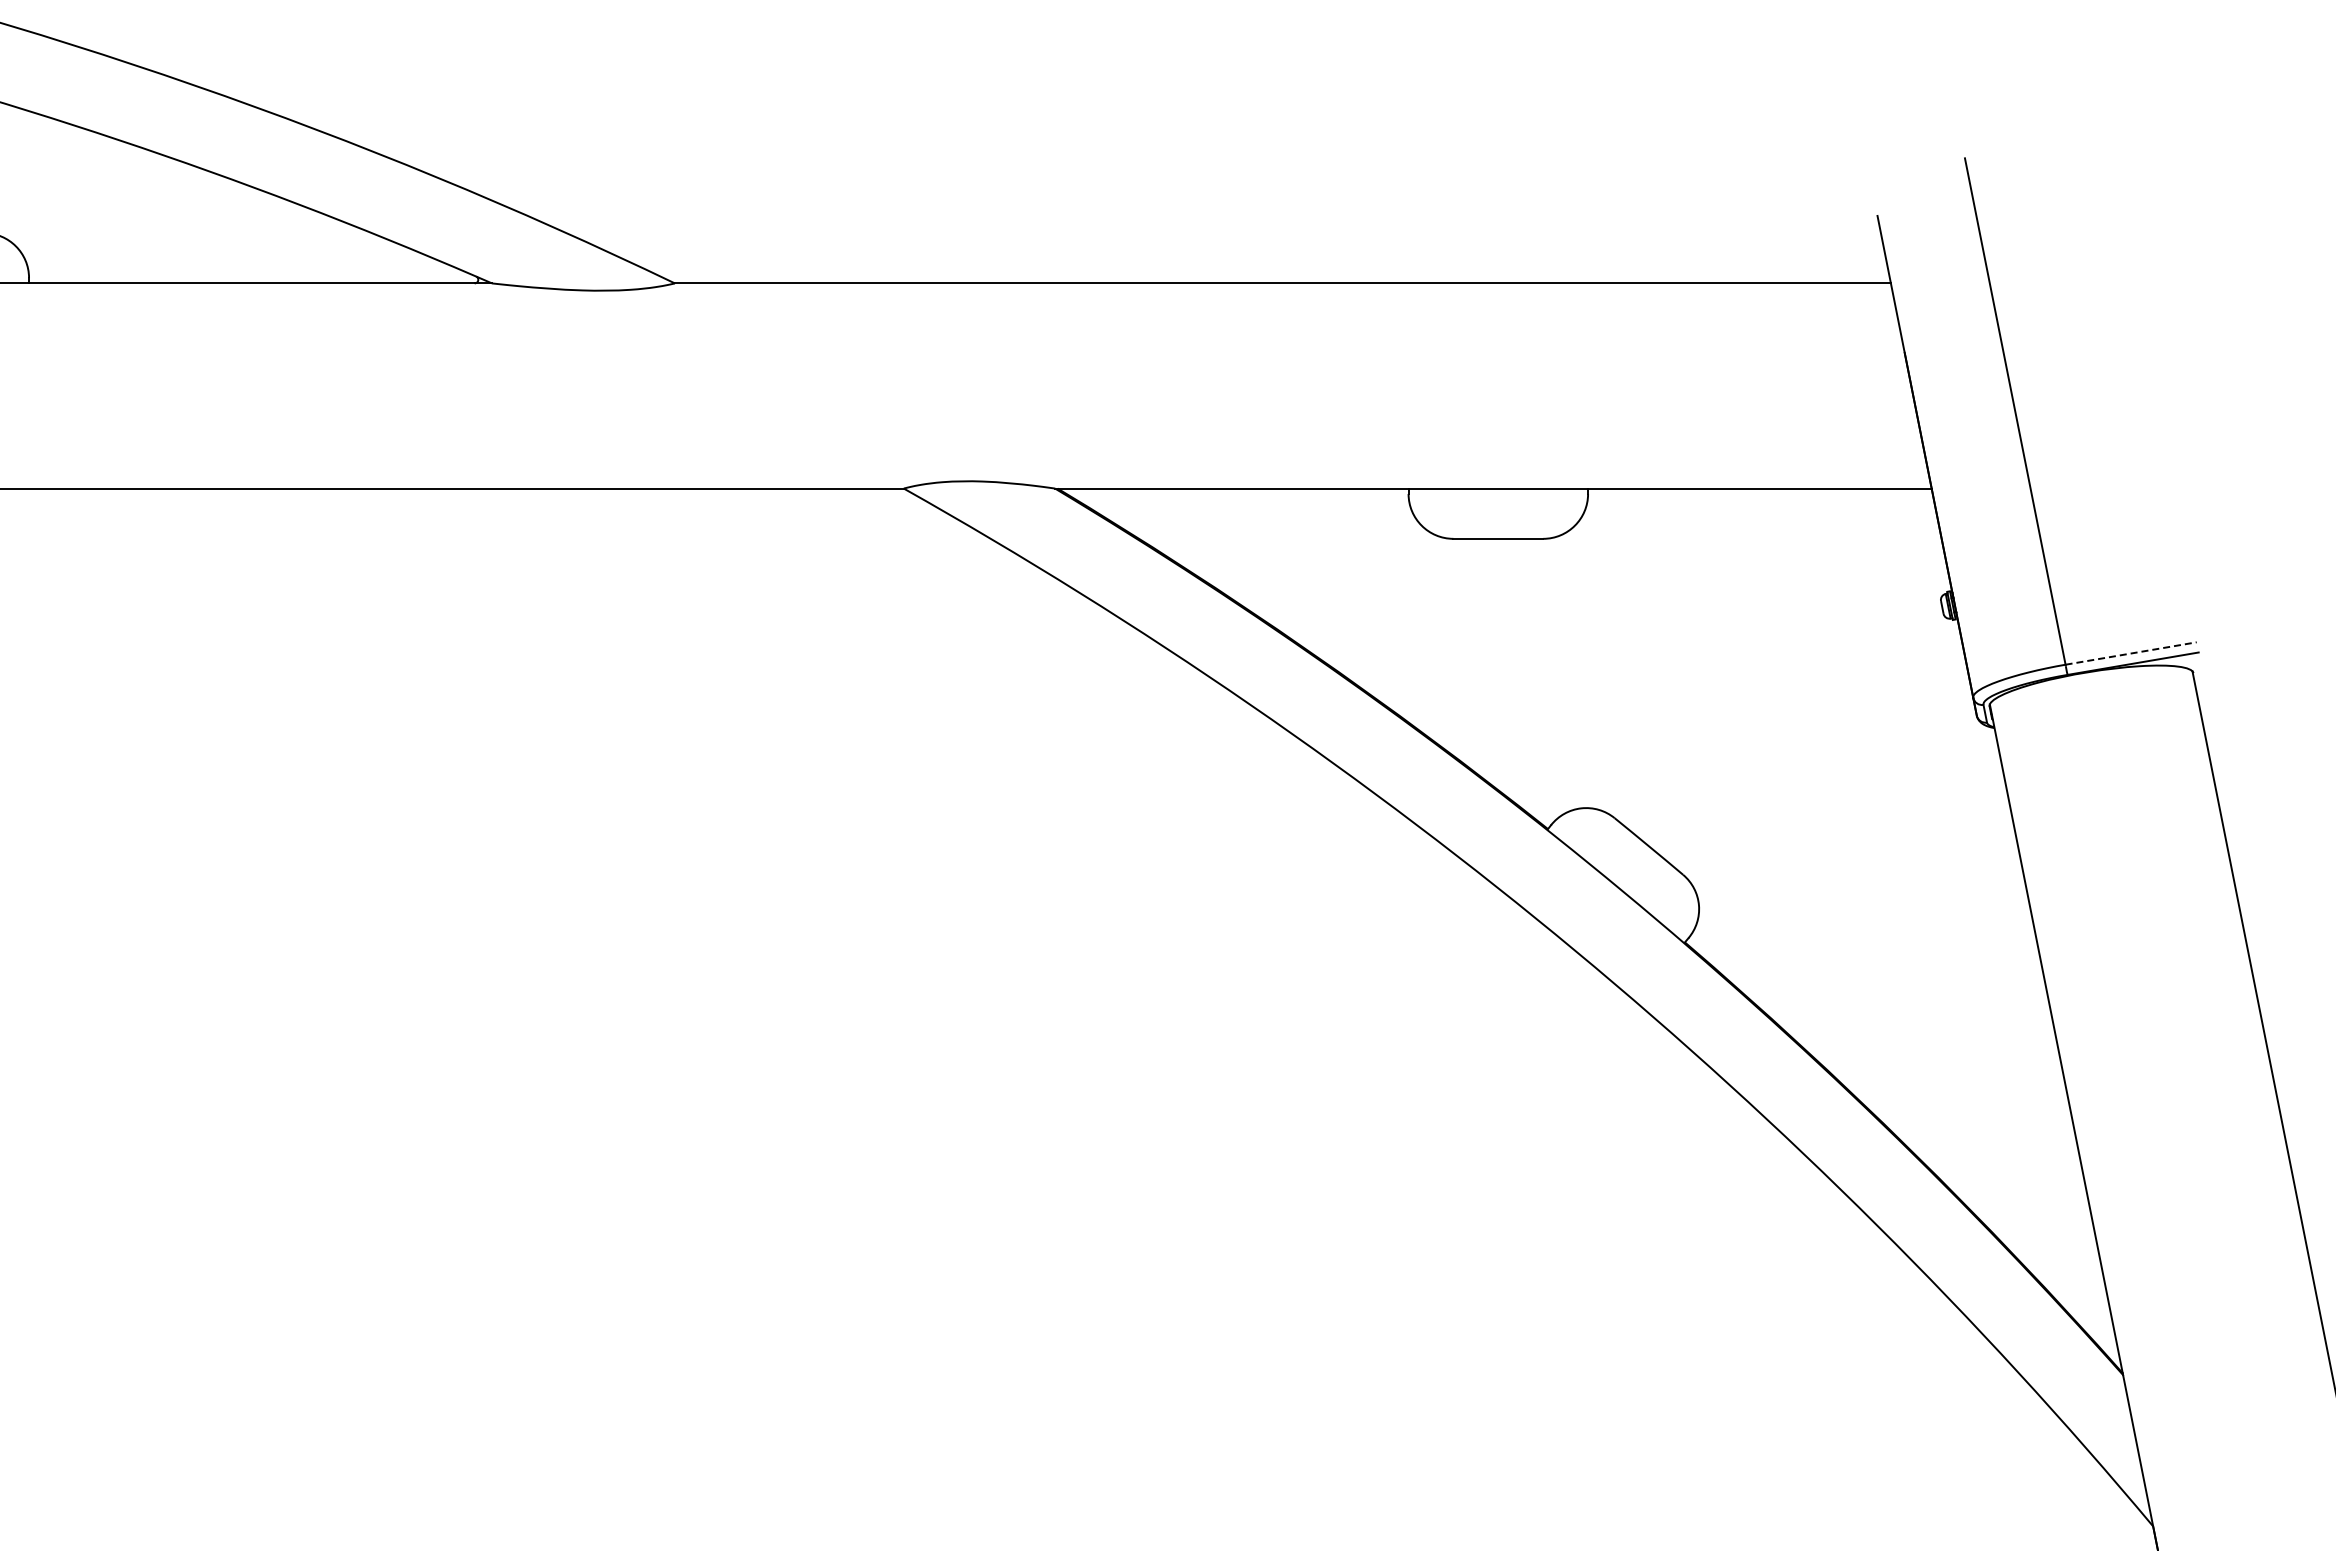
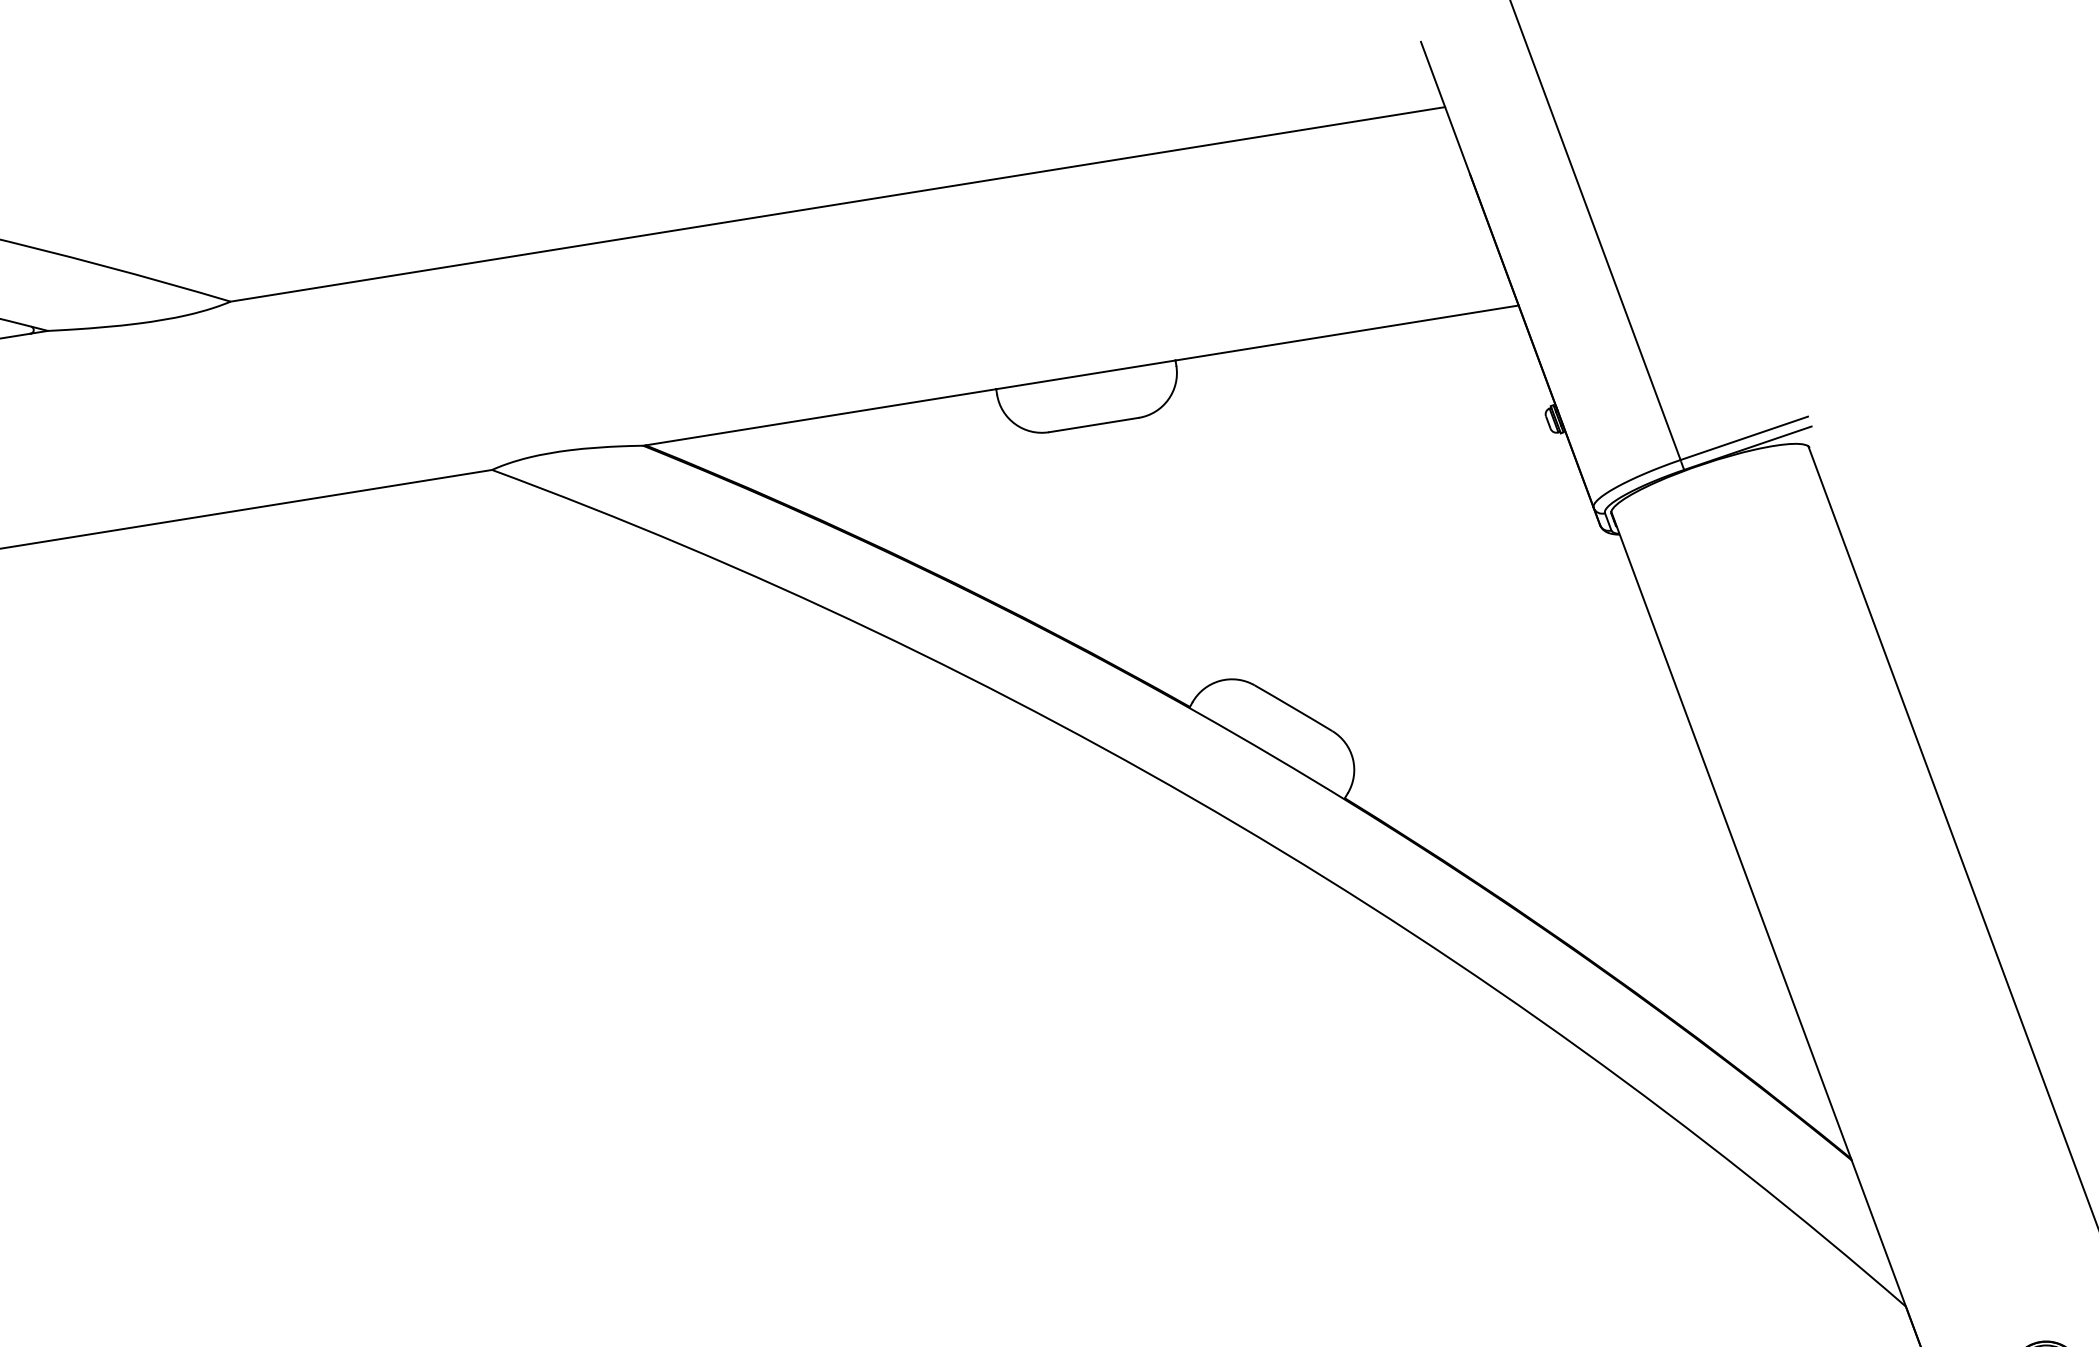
line: (2131, 653) -> (1744, 438), dashed -> solid

